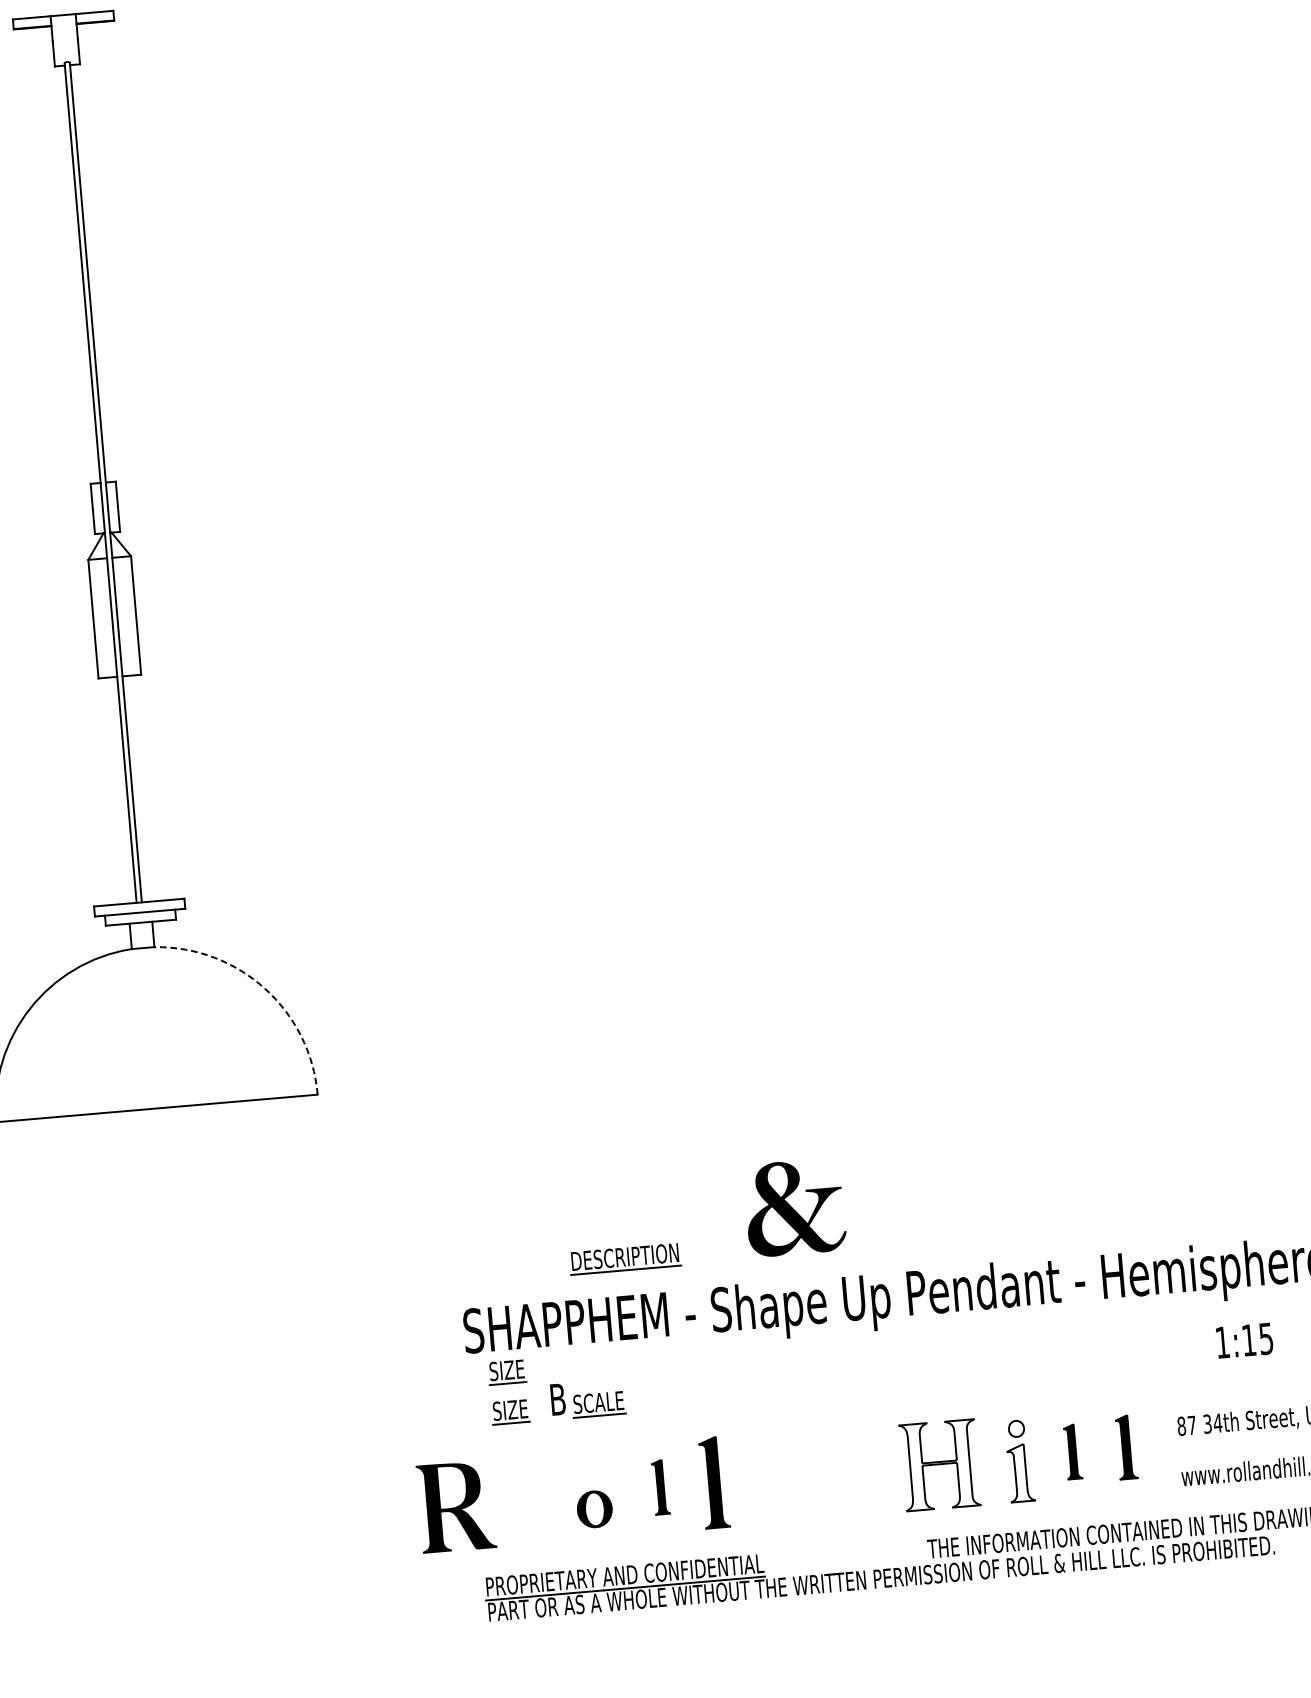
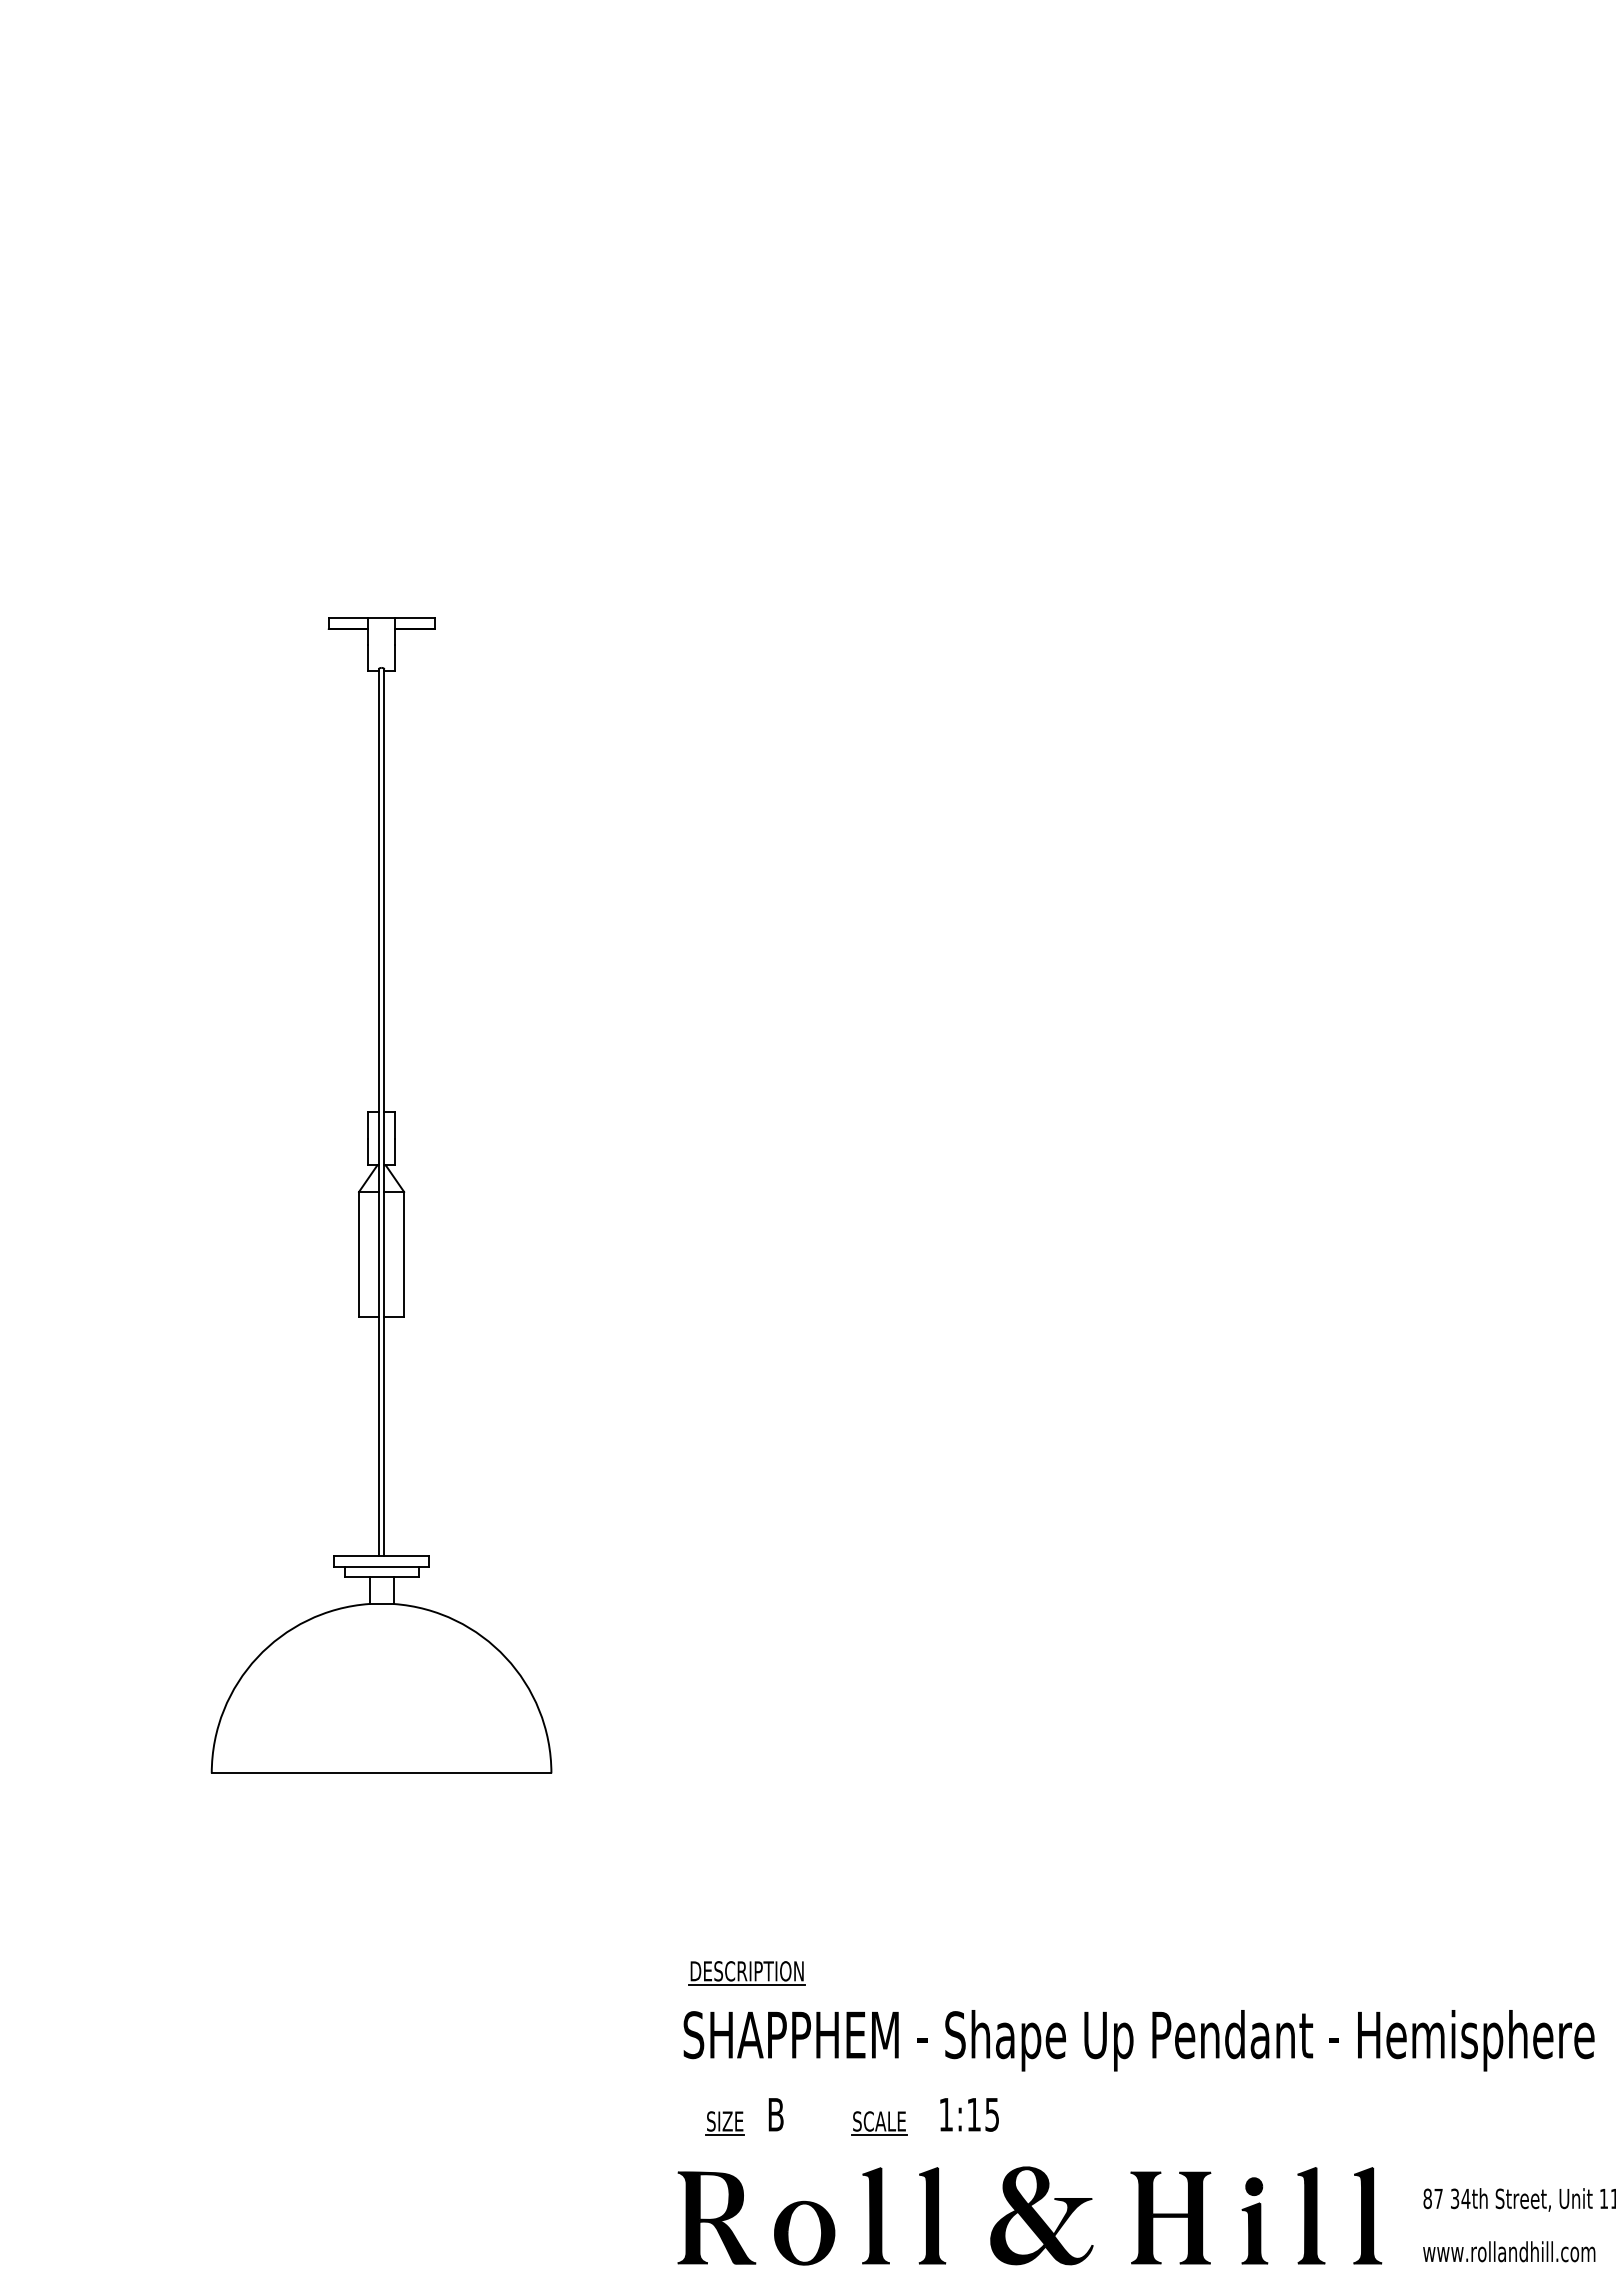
arc: (264, 988) -> (505, 1657), dashed -> solid
part: (794, 1207) -> (1041, 2215), moved
part: (624, 1259) -> (746, 1973), moved
text: (1244, 1340) -> (969, 2114), moved
part: (506, 1372) -> (724, 2081), removed
part: (598, 1404) -> (879, 2123), moved
fill: (1016, 1428) -> (1254, 2186), added
part: (1126, 1446) -> (1367, 2215), size x1.43
part: (1073, 1451) -> (1311, 2215), size x1.67
fill: (939, 1464) -> (1170, 2217), added
fill: (1020, 1473) -> (1254, 2233), added
part: (660, 1486) -> (875, 2215), size x1.67
part: (456, 1506) -> (716, 2217), moved
part: (594, 1508) -> (804, 2232), size x1.67

